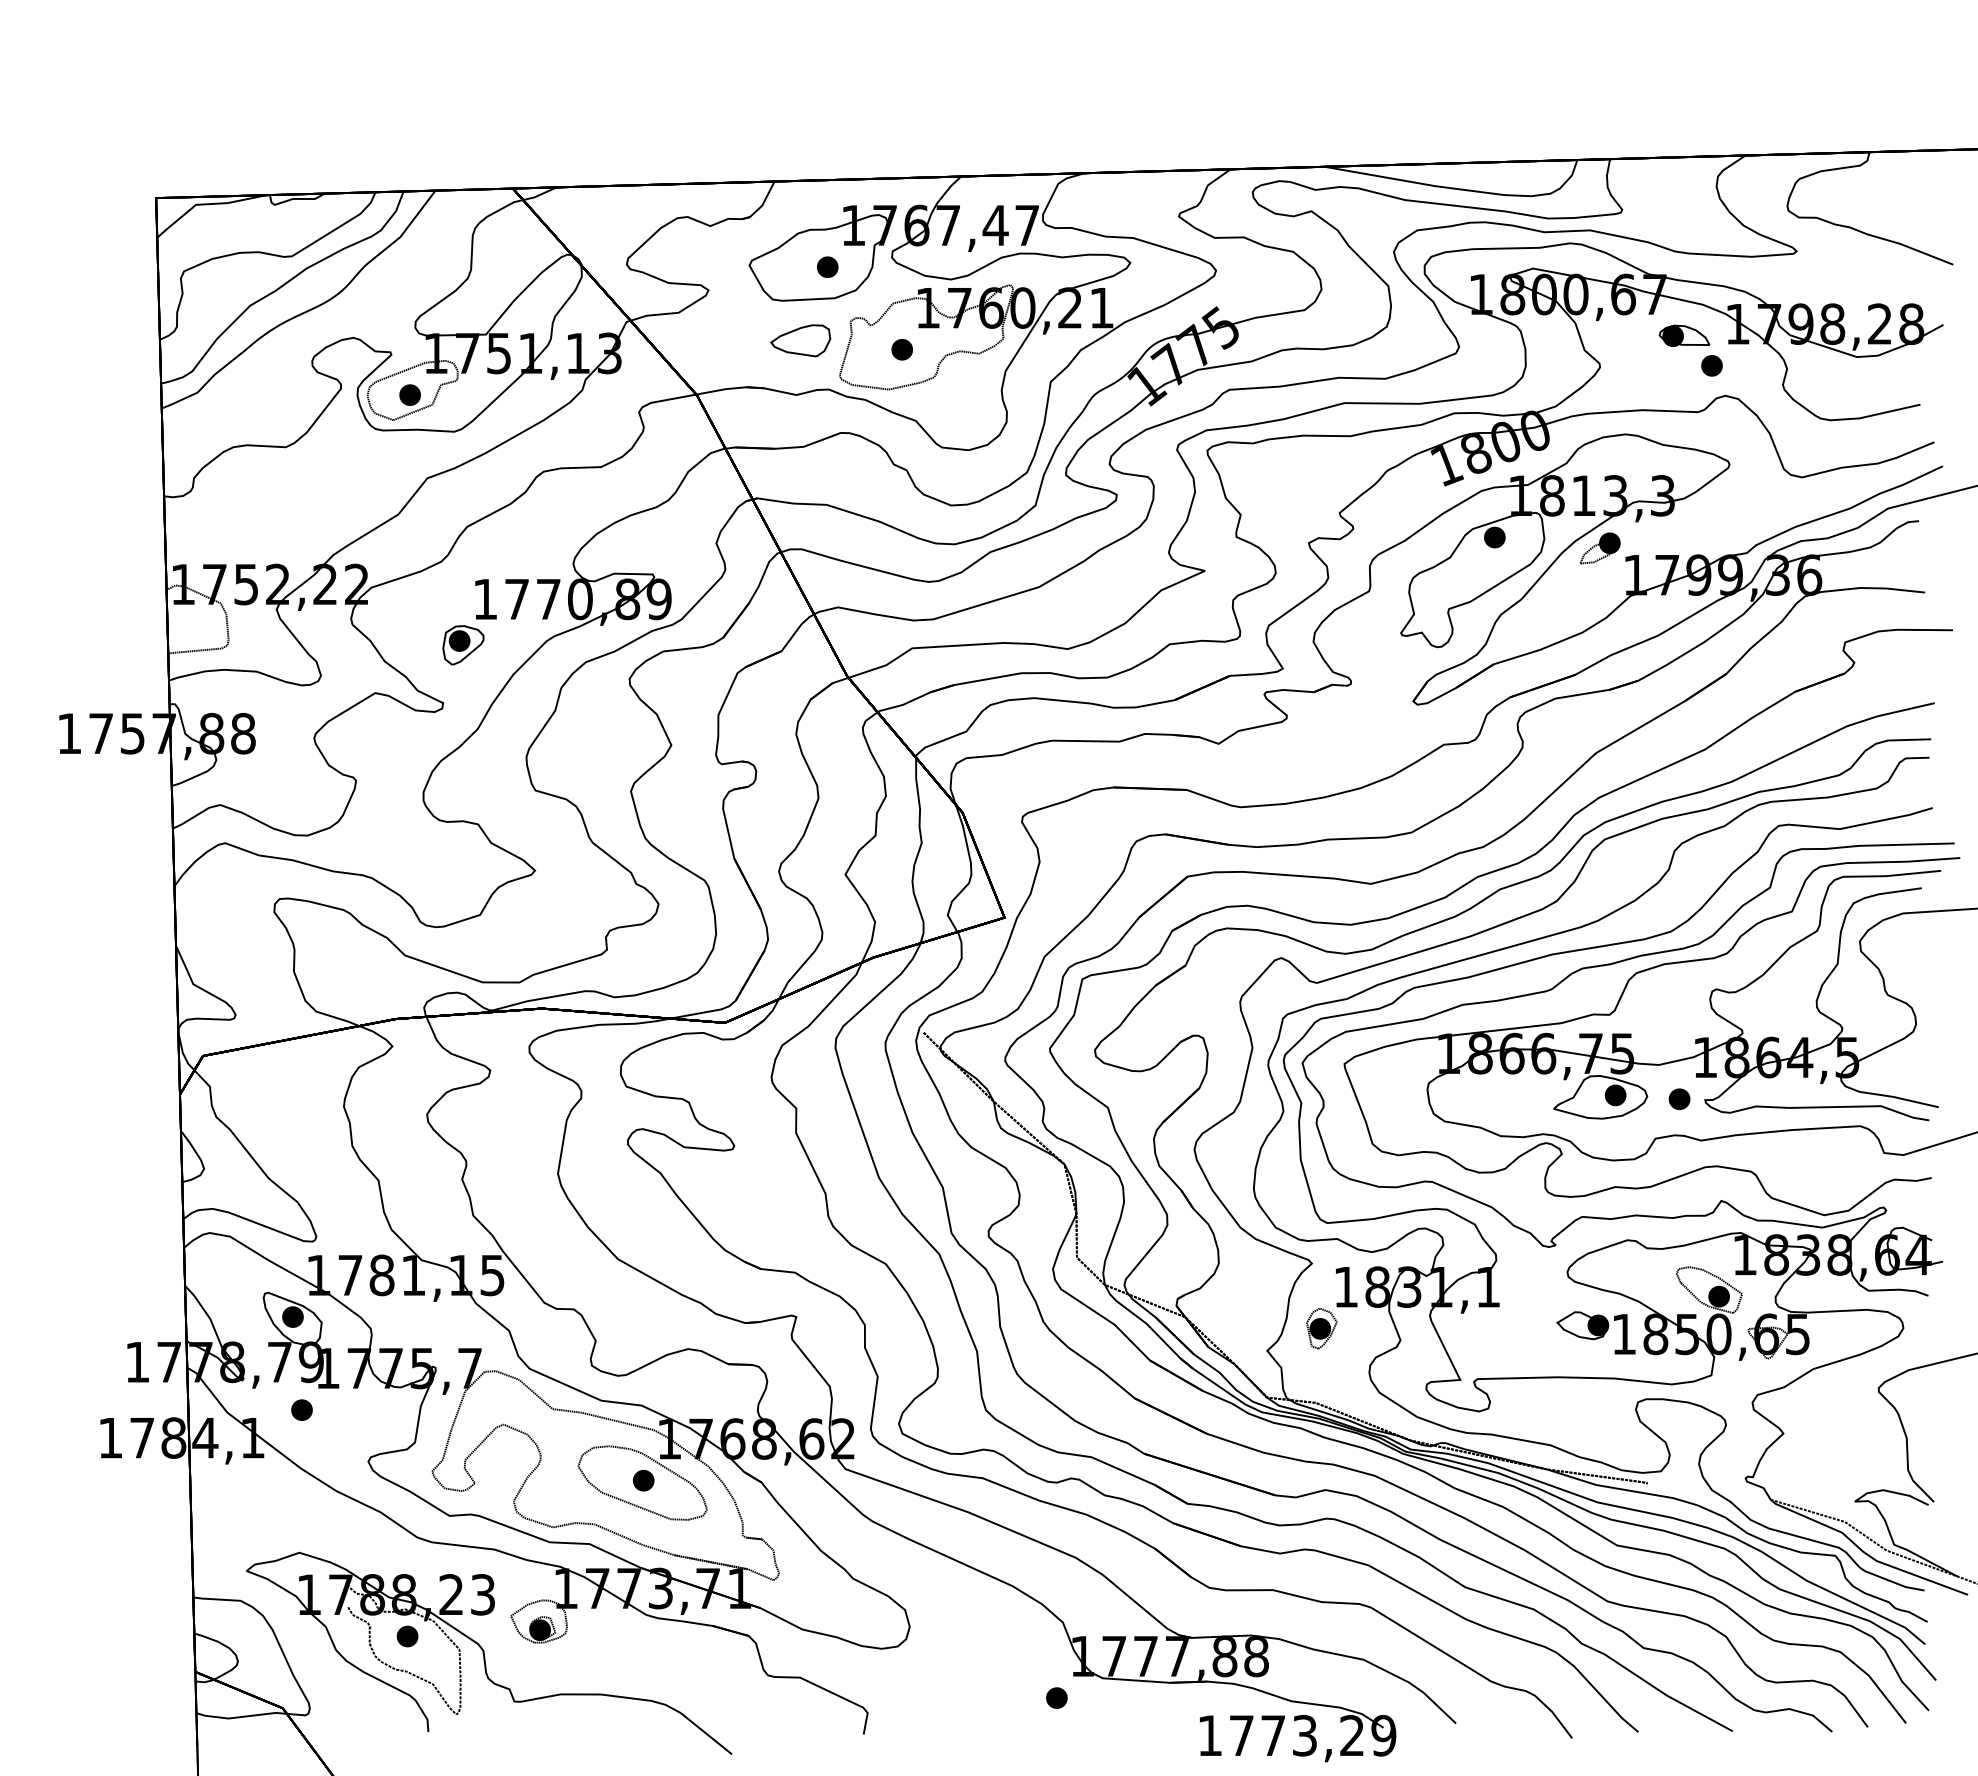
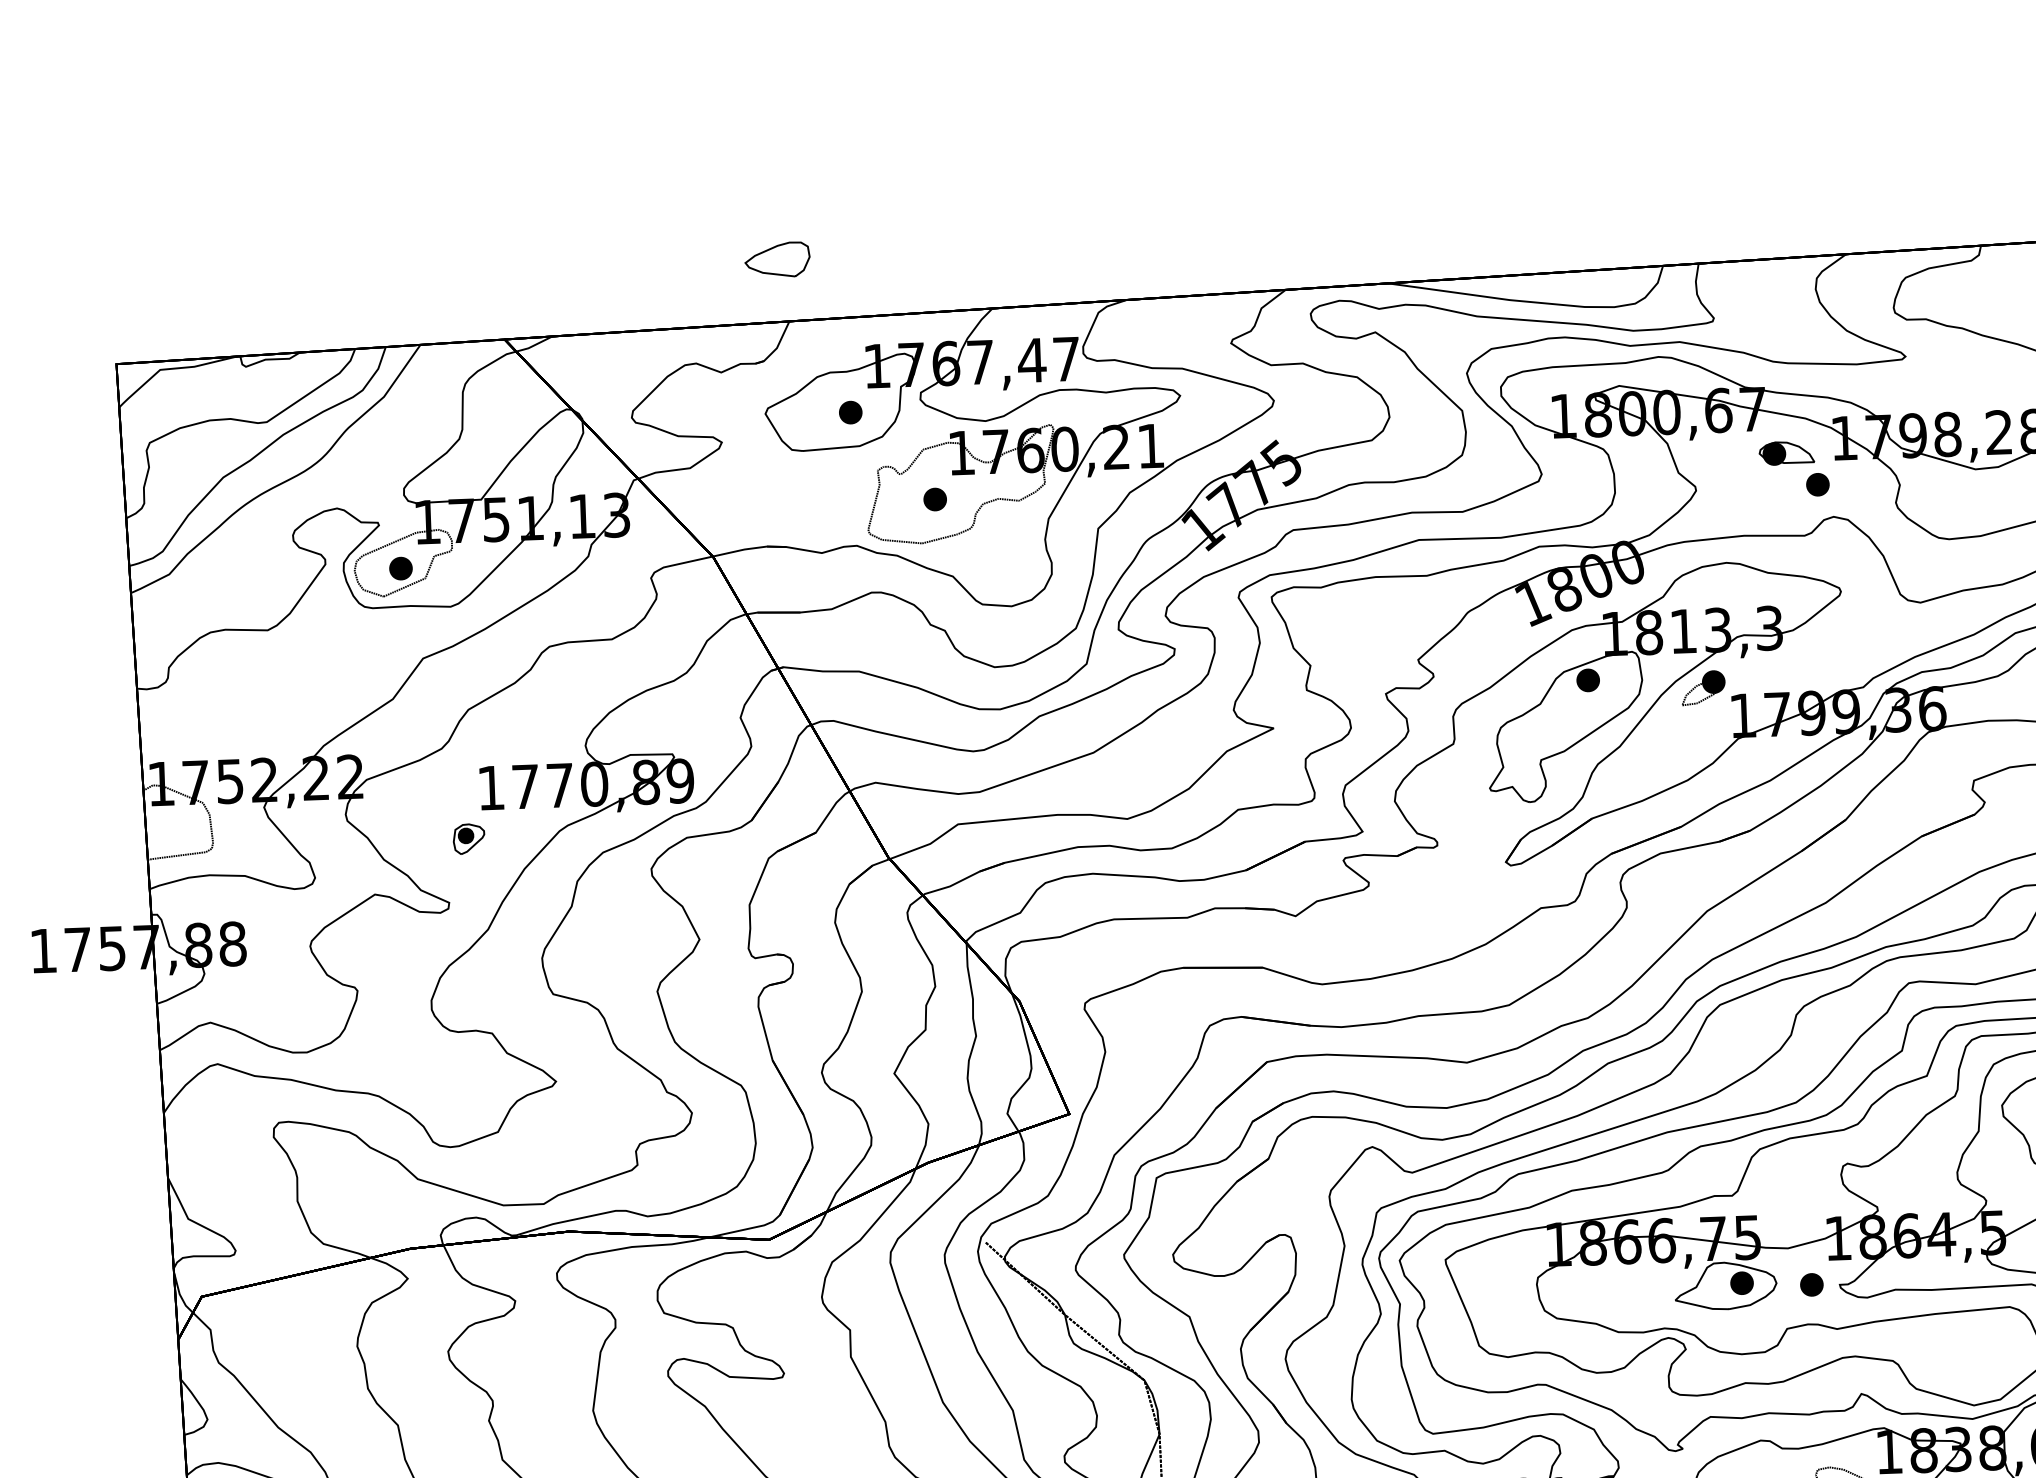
part: (800, 340) -> (777, 259), moved
part: (463, 645) -> (469, 839), size x0.7

